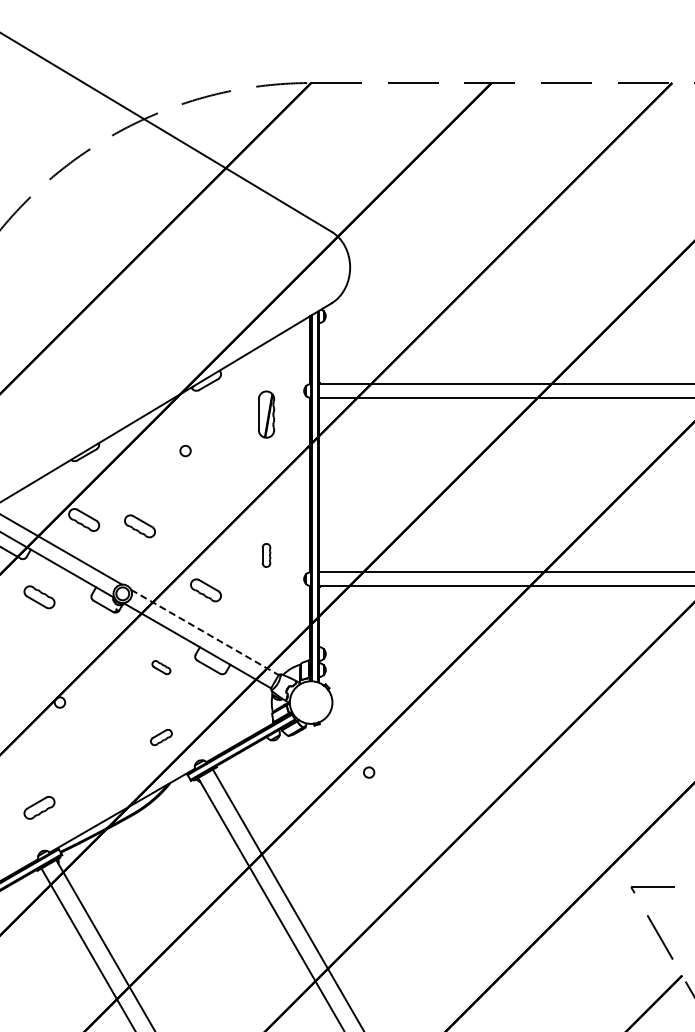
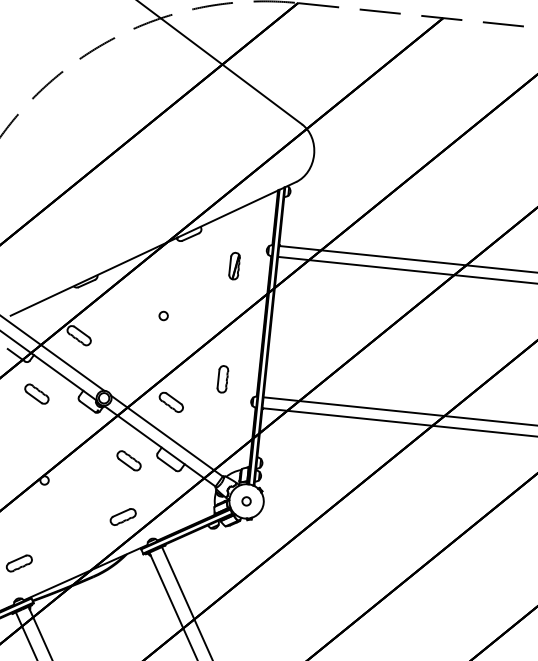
part: (266, 414) -> (234, 265), size x0.71
circle: (185, 451) -> (163, 316), moved
part: (139, 526) -> (123, 345), removed
part: (266, 555) -> (222, 379), size x1.43
line: (205, 632) -> (167, 436), dashed -> solid
part: (161, 667) -> (129, 460), size x1.67
part: (161, 737) -> (123, 517), size x1.43
circle: (369, 772) -> (246, 501), moved

